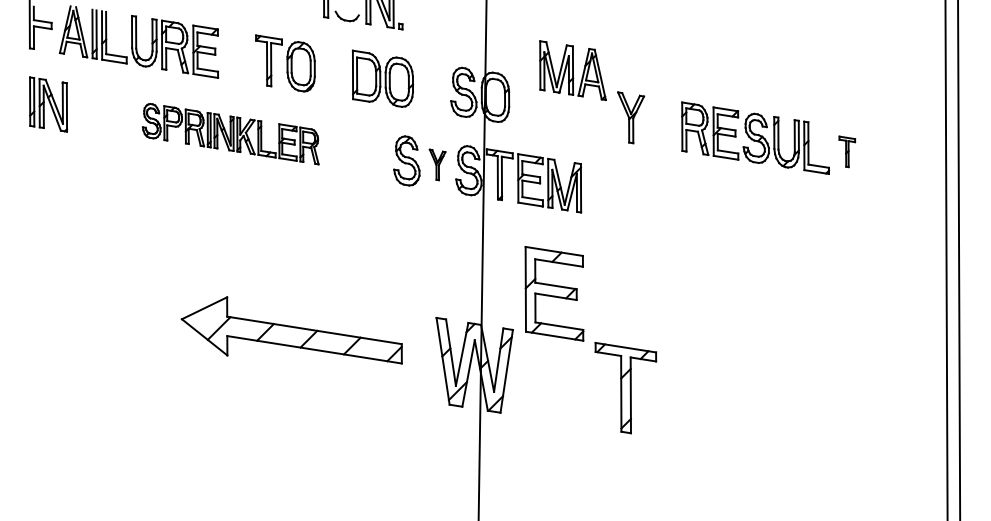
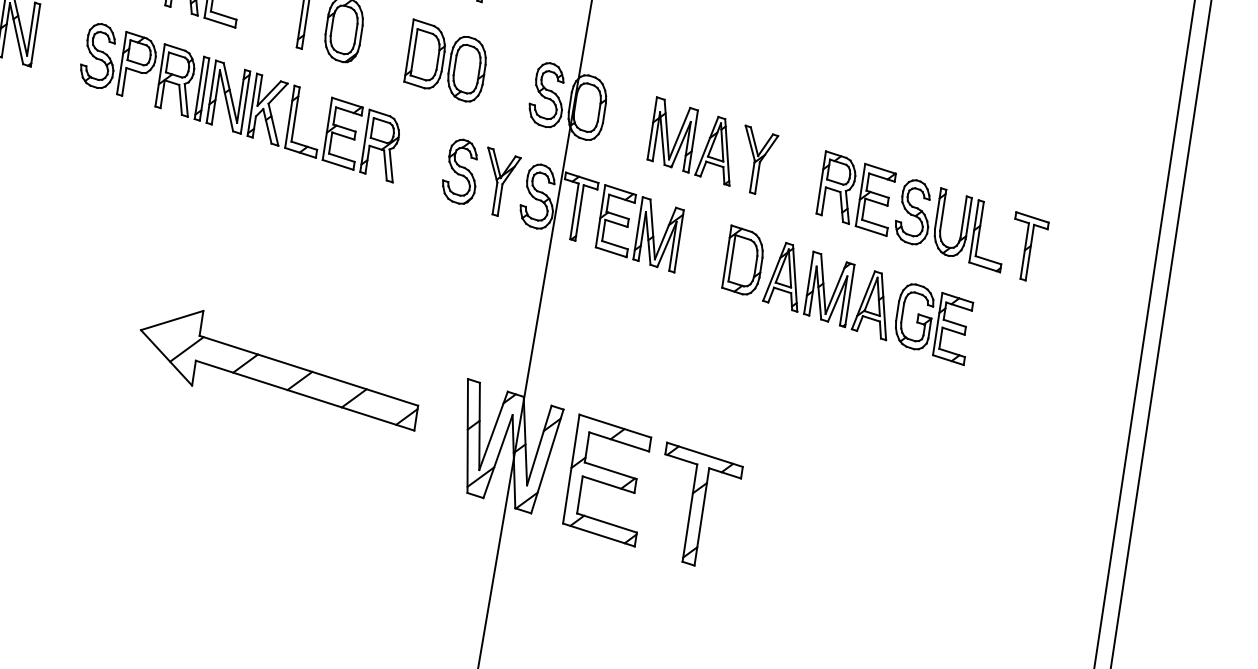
part: (572, 70) -> (692, 141), moved
part: (230, 134) -> (240, 102), size x1.43
part: (847, 151) -> (1028, 247), size x1.67
part: (437, 164) -> (499, 182), size x1.67
part: (715, 209) -> (847, 295), added
part: (554, 293) -> (607, 480), moved

